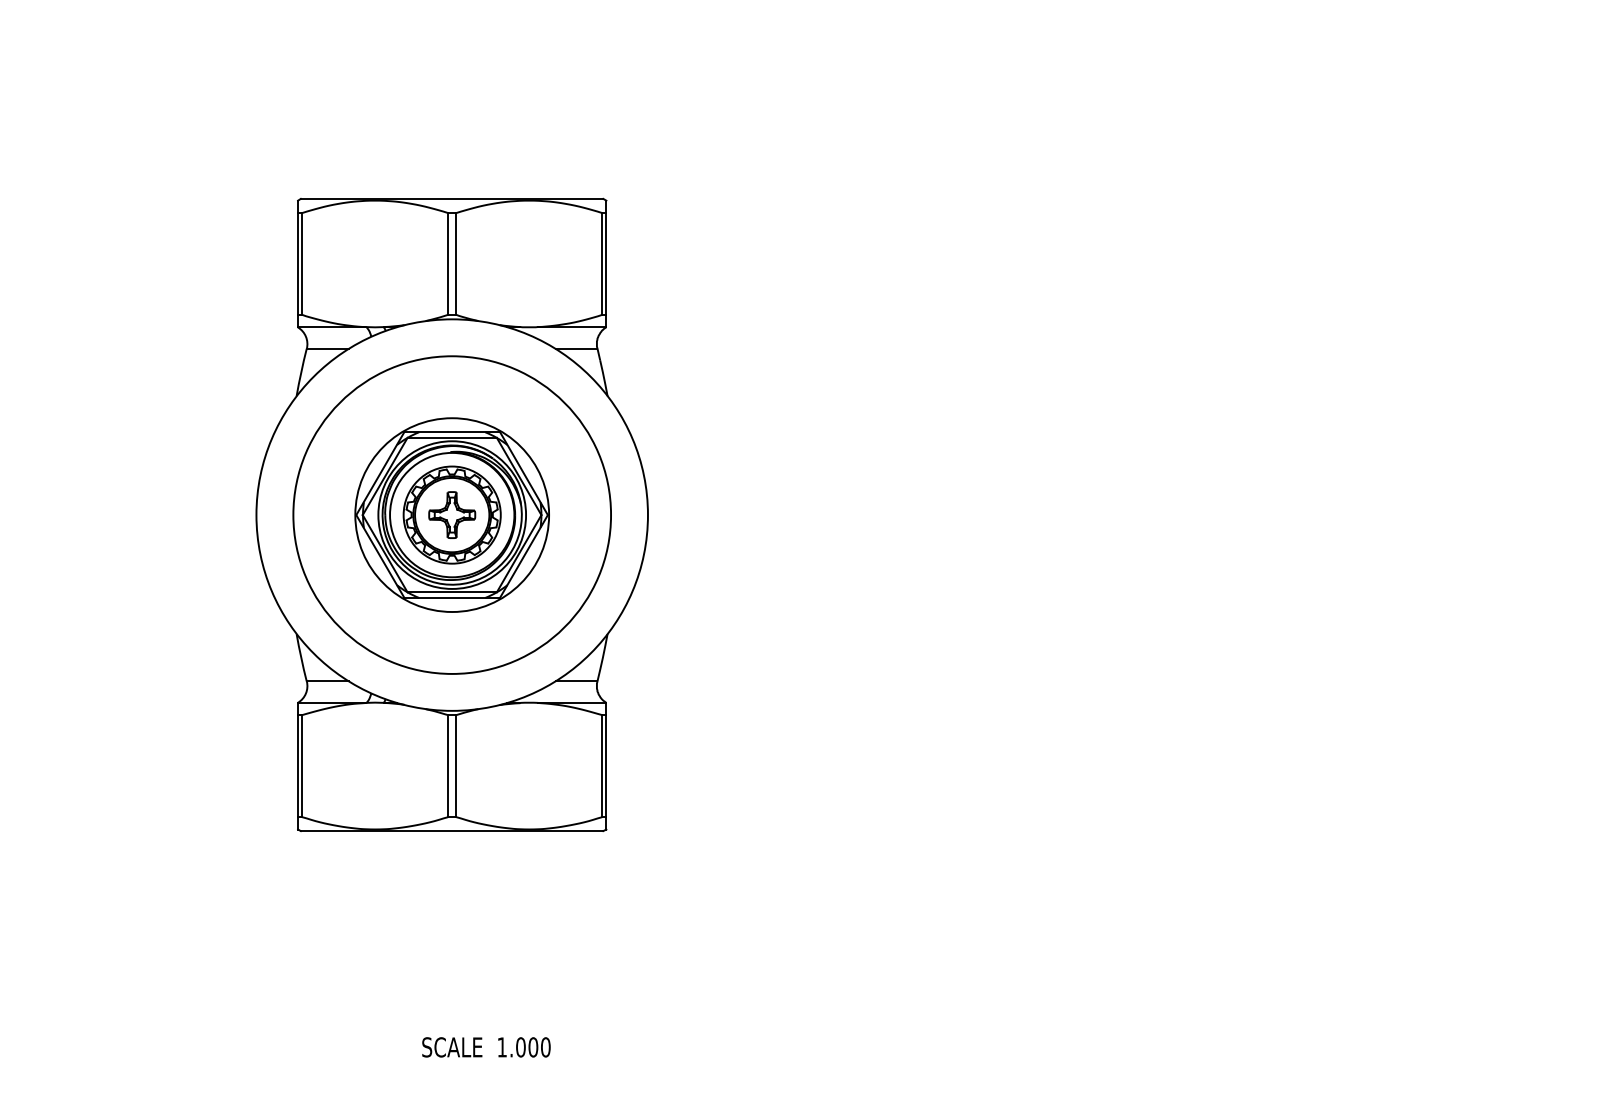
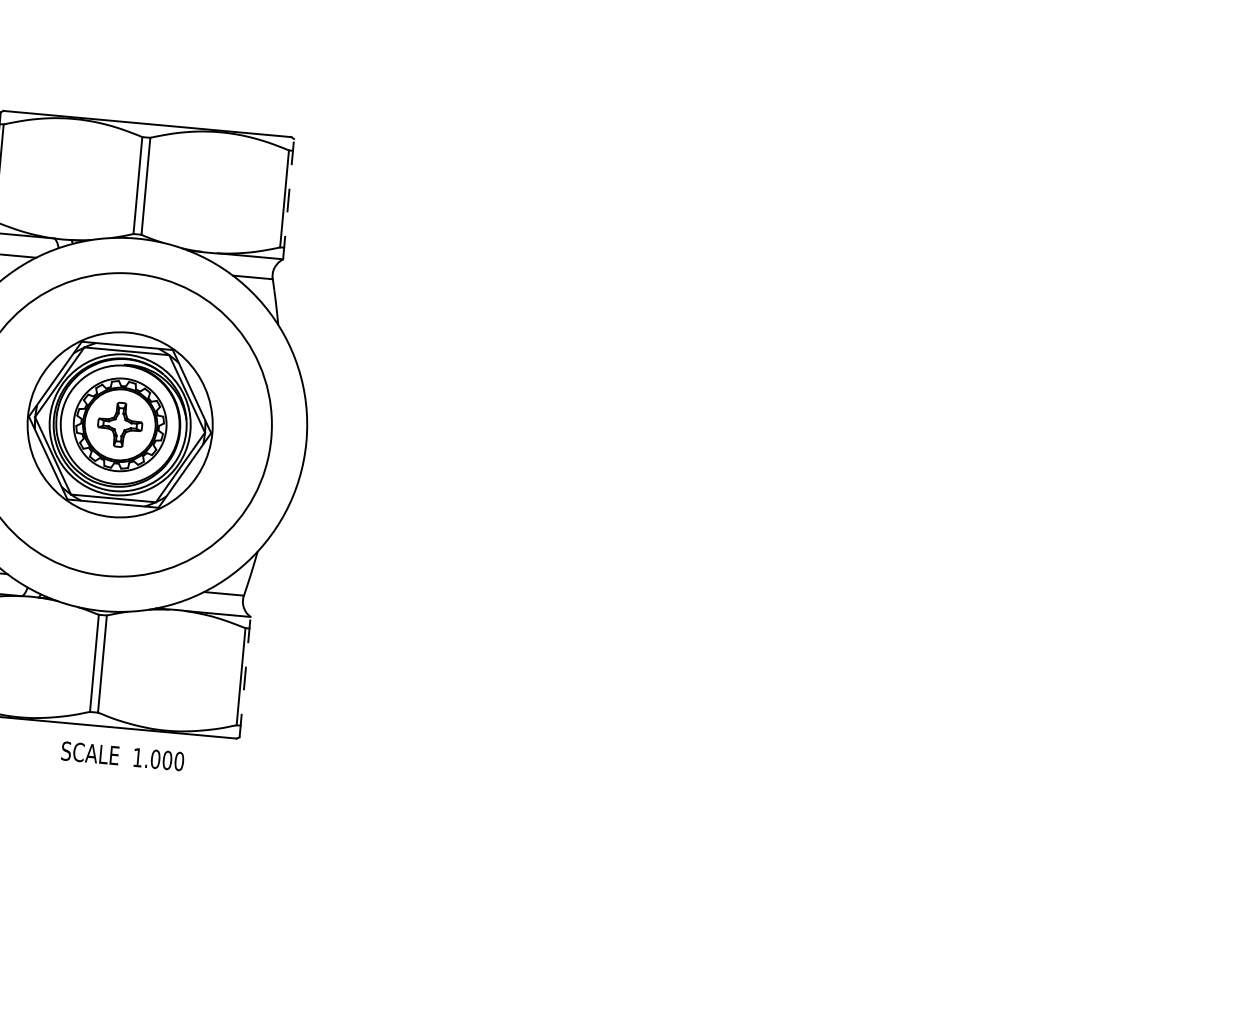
line: (606, 263) -> (288, 198), solid -> dashed
line: (606, 765) -> (245, 676), solid -> dashed
text: (486, 1047) -> (122, 756), moved

